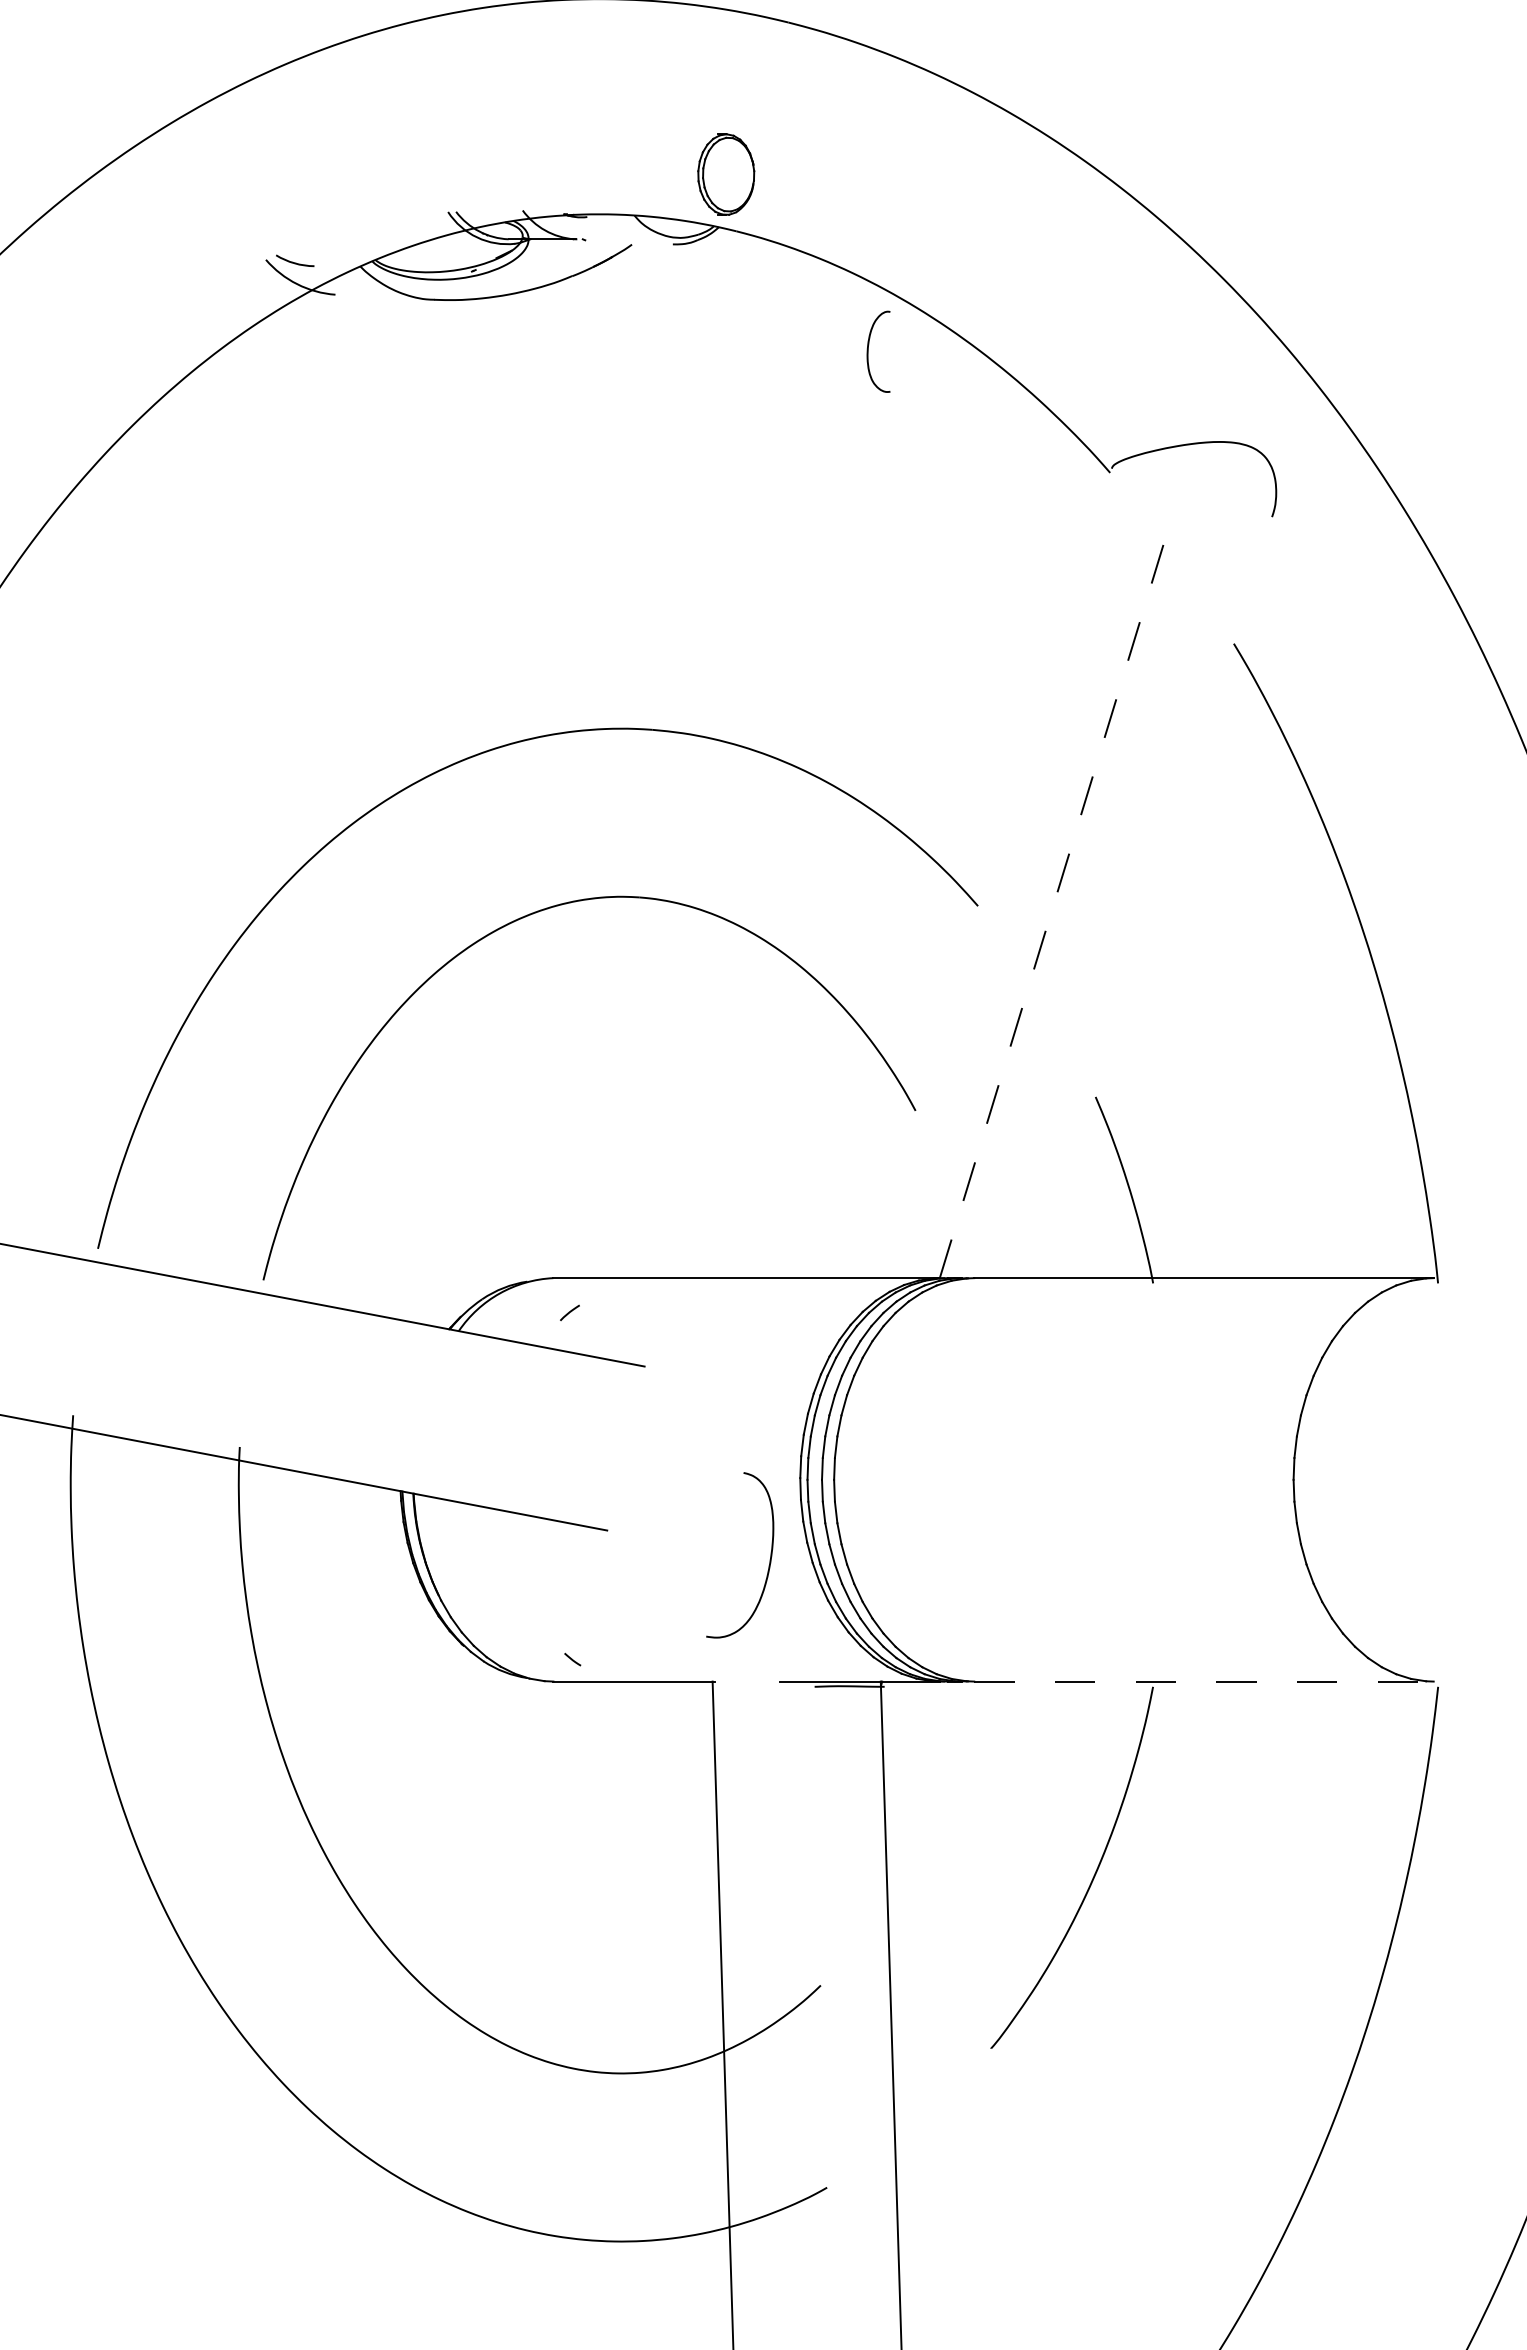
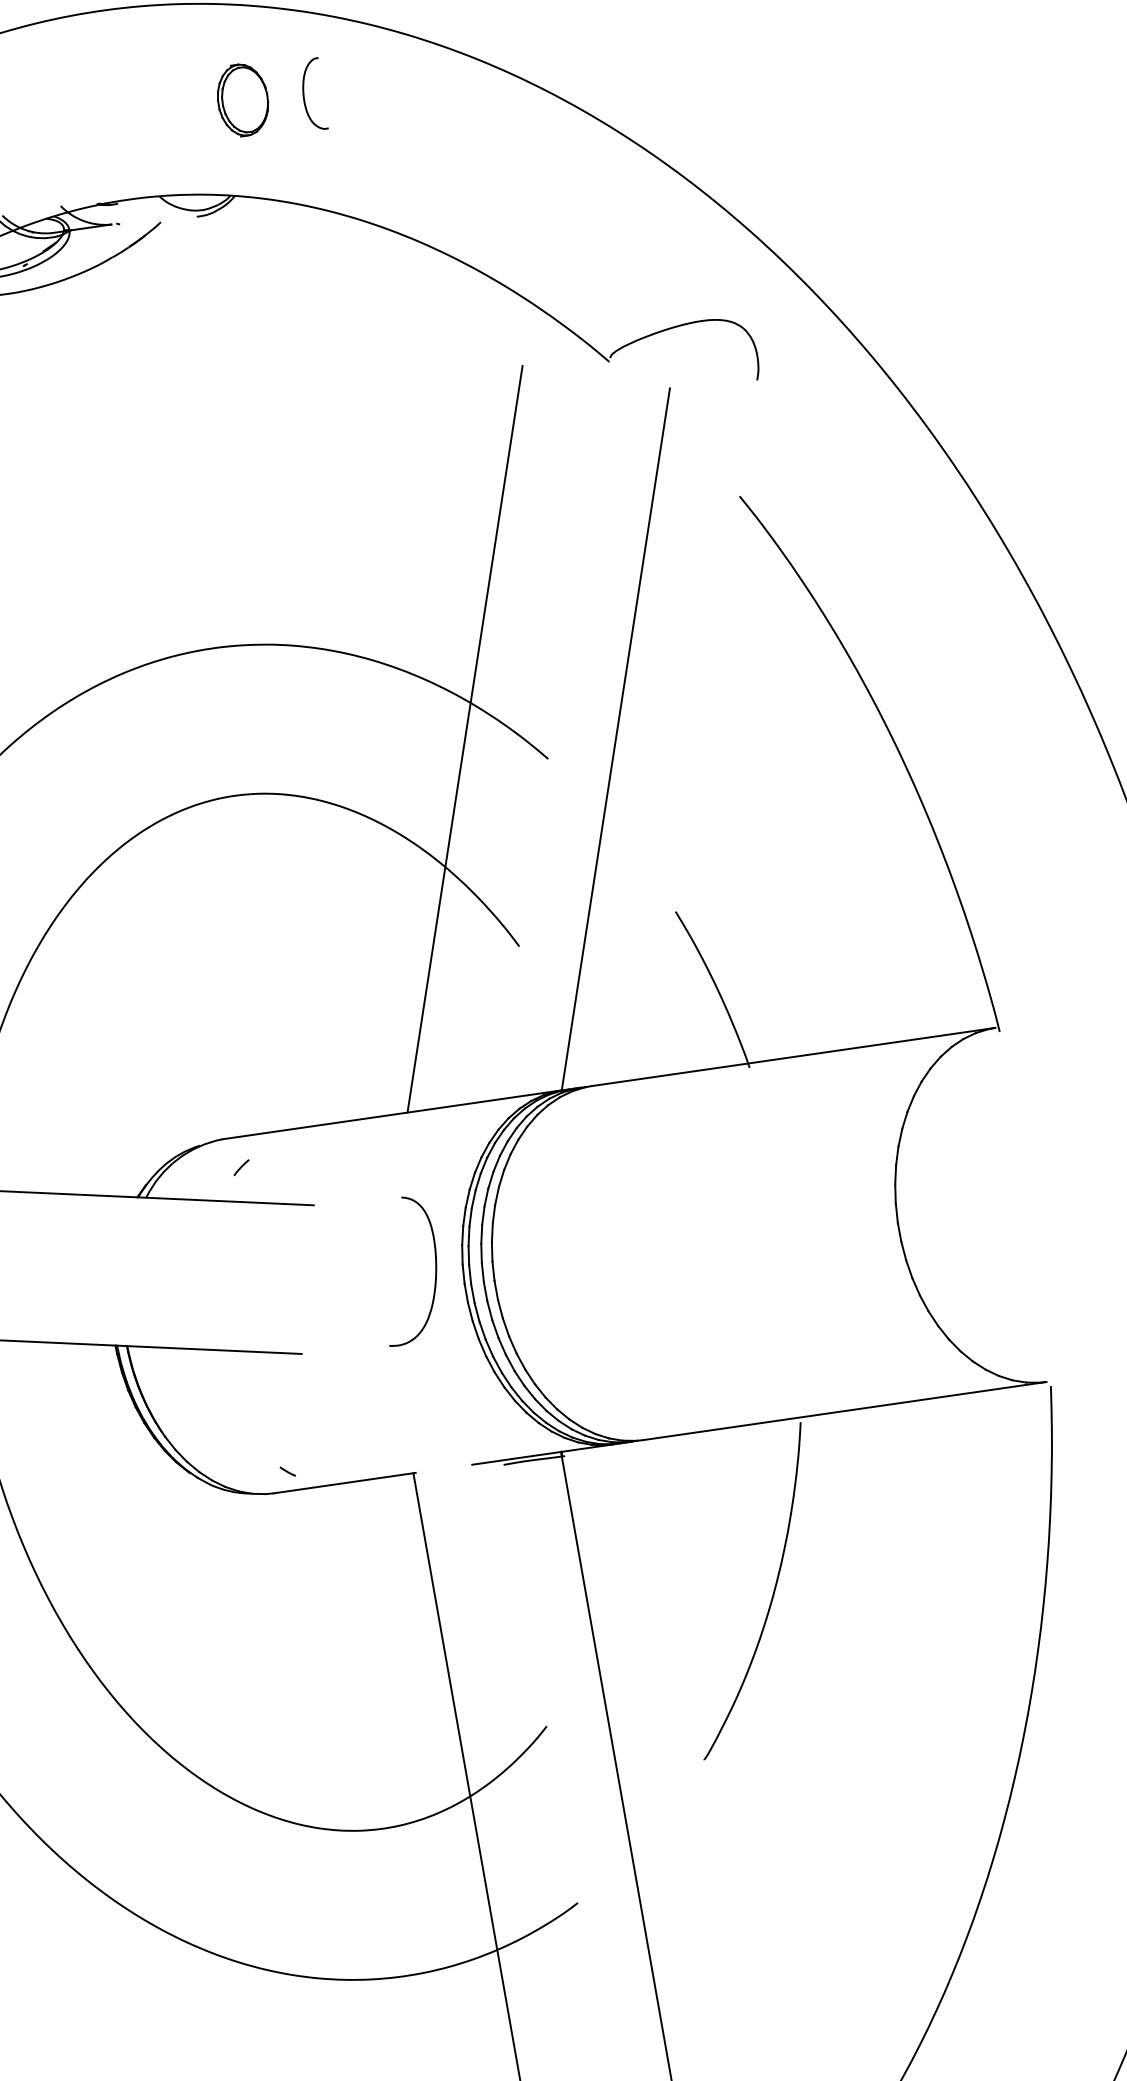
part: (726, 174) -> (243, 99), moved
curve: (868, 351) -> (304, 95), moved
line: (888, 870) -> (465, 739), added
line: (1056, 894) -> (615, 738), dashed -> solid
curve: (769, 1559) -> (435, 1270), moved
line: (1203, 1681) -> (844, 1411), dashed -> solid

